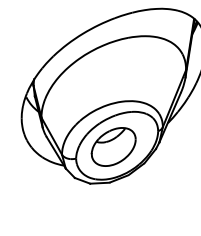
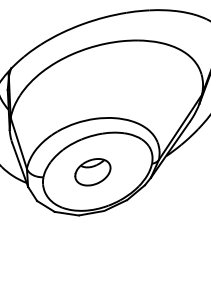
part: (113, 146) -> (92, 171), size x0.6

